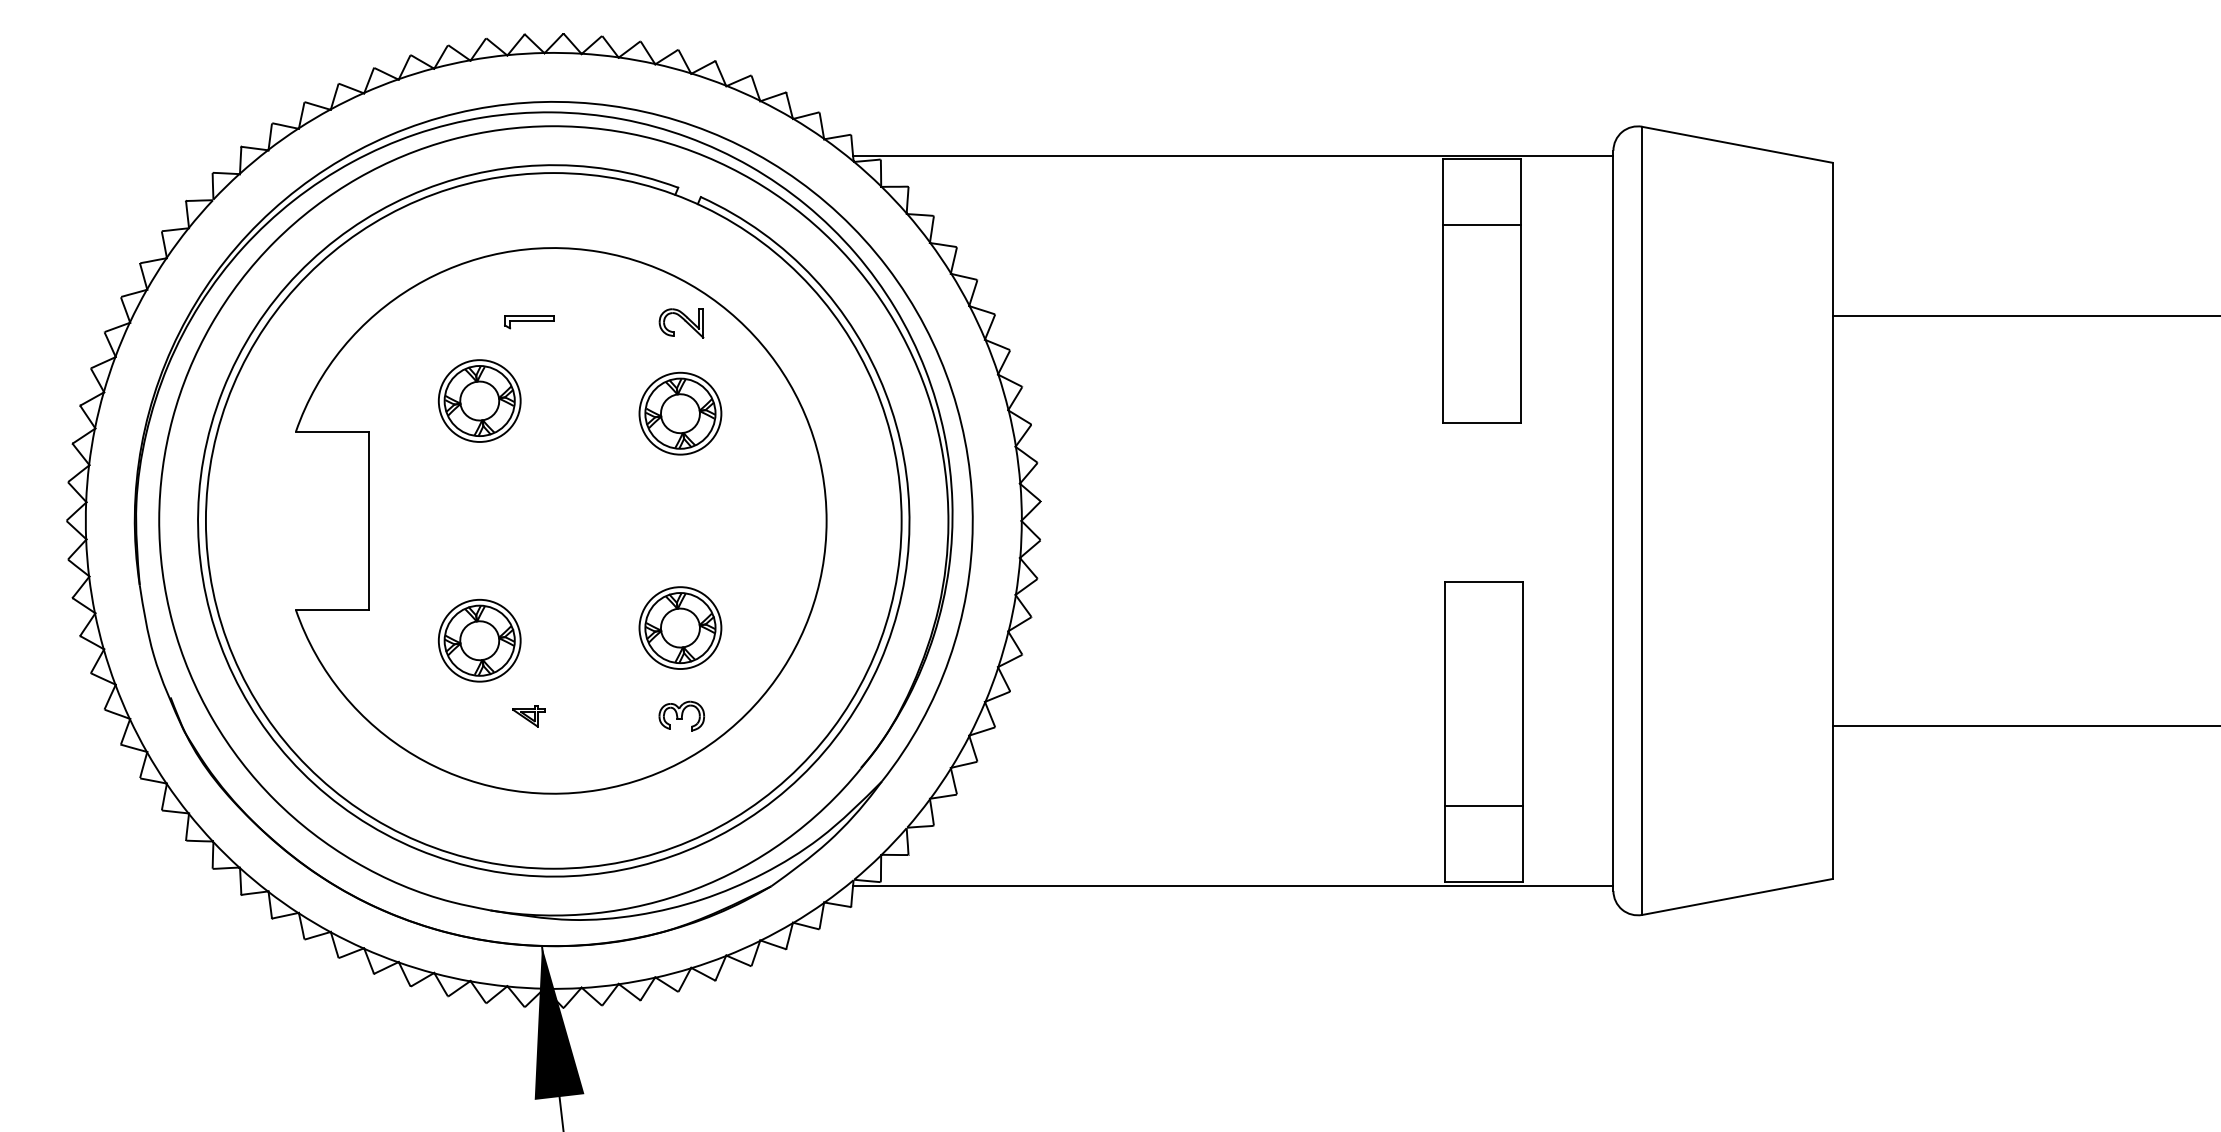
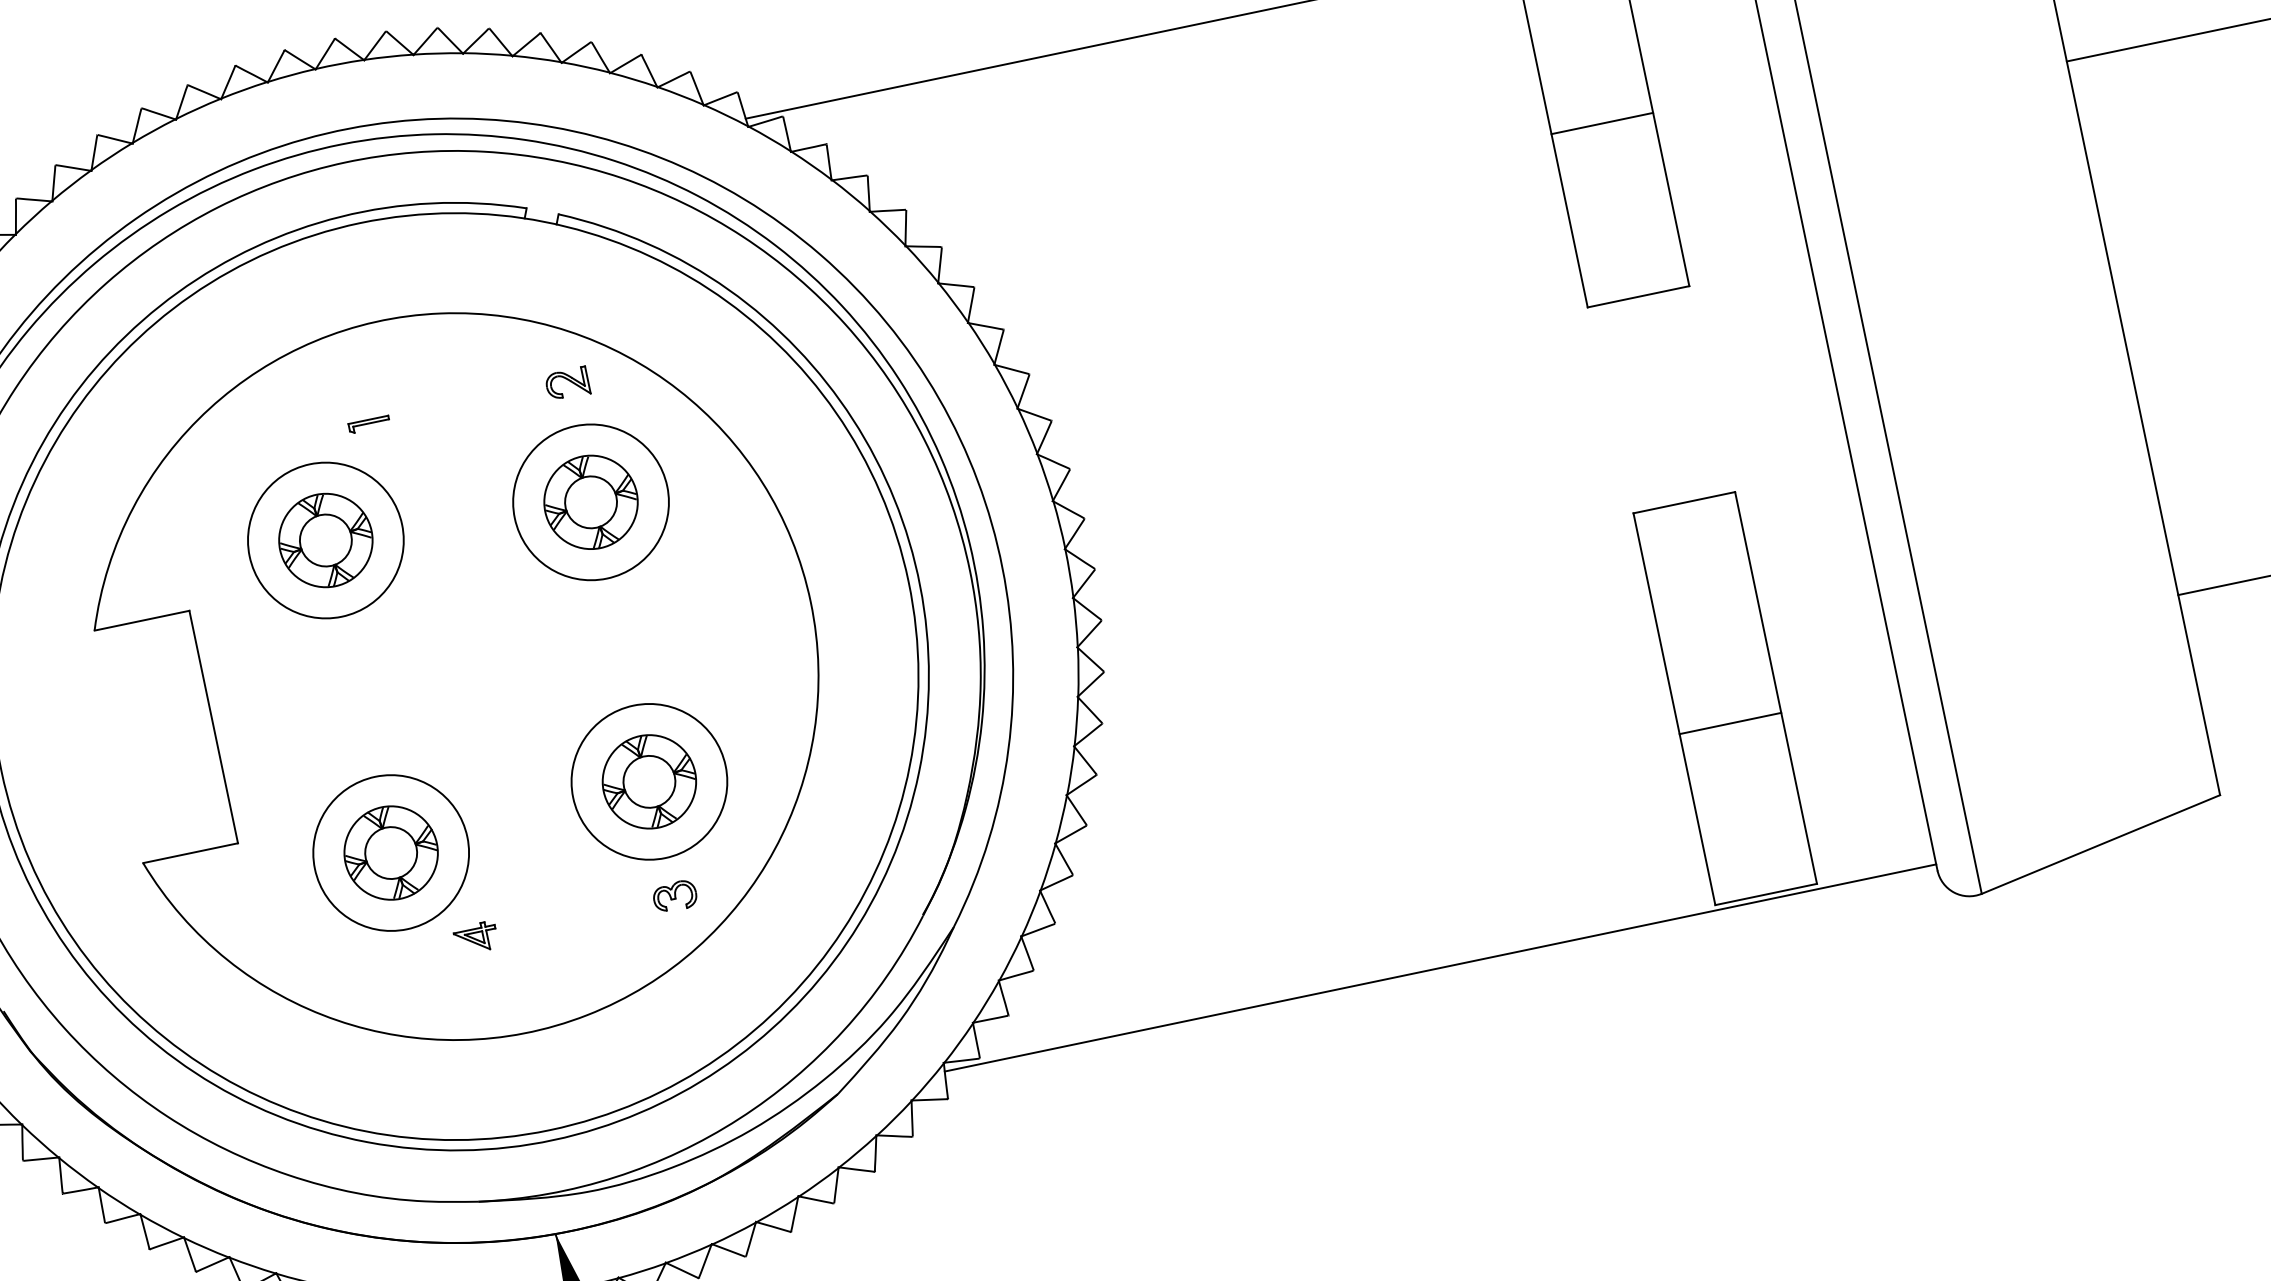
line: (1481, 224) -> (1601, 123), moved
part: (529, 322) -> (369, 424), size x0.62
part: (680, 323) -> (566, 384), size x0.71
circle: (479, 400) -> (325, 539), size x1.43
circle: (680, 413) -> (591, 502), size x1.43
circle: (680, 627) -> (649, 781), size x1.43
circle: (479, 640) -> (390, 852), size x1.43
part: (681, 716) -> (674, 896), size x0.71
line: (1483, 806) -> (1730, 724), moved

